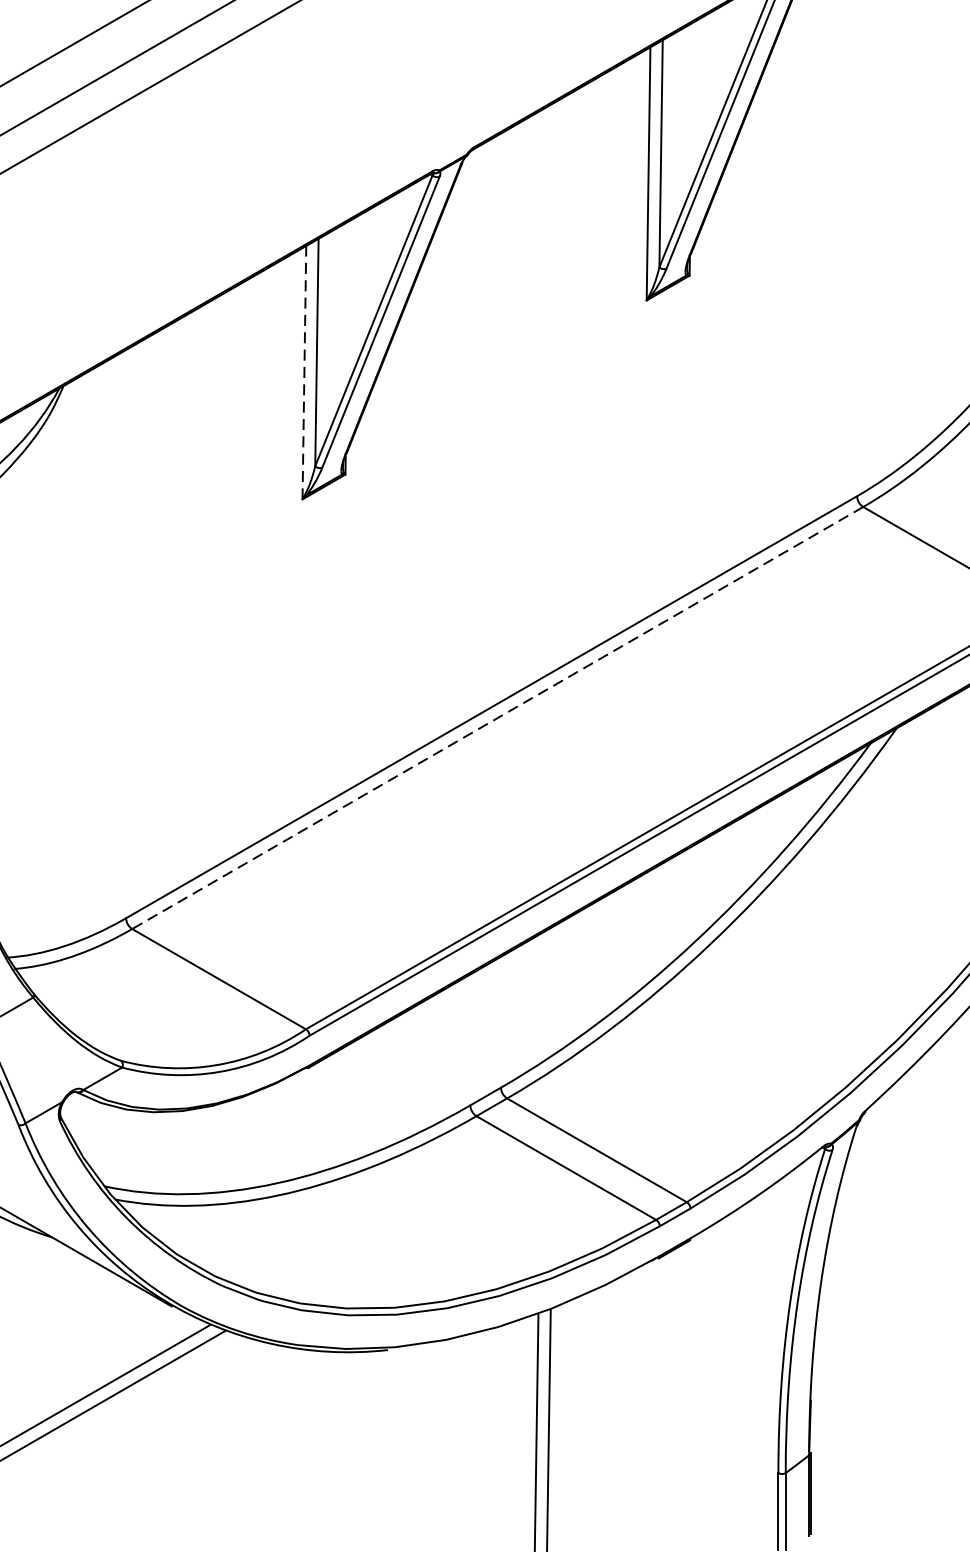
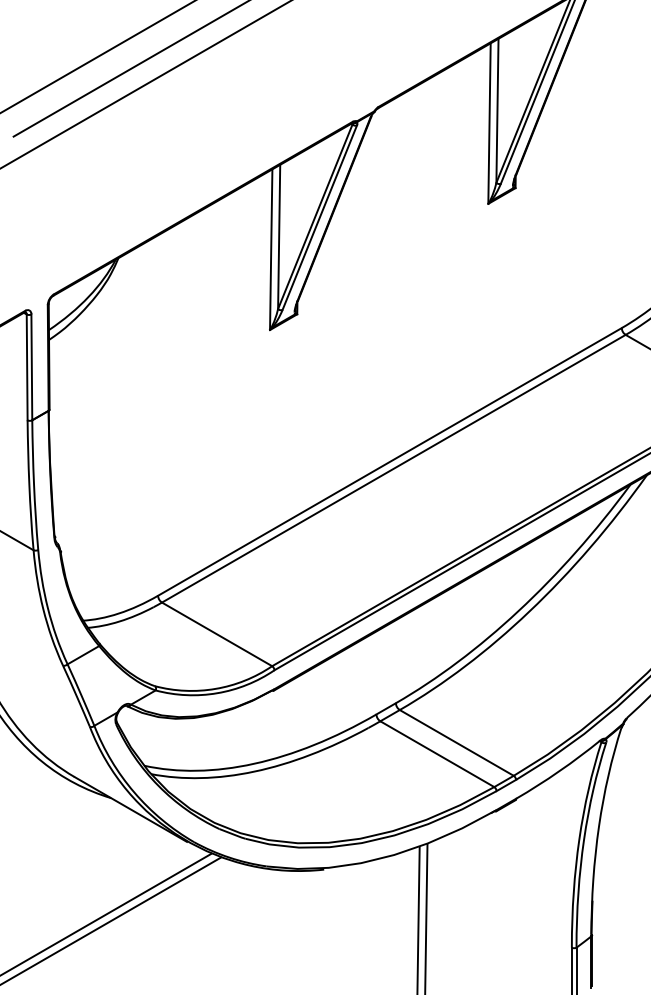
line: (304, 372) -> (271, 249), dashed -> solid
line: (497, 717) -> (393, 468), dashed -> solid

